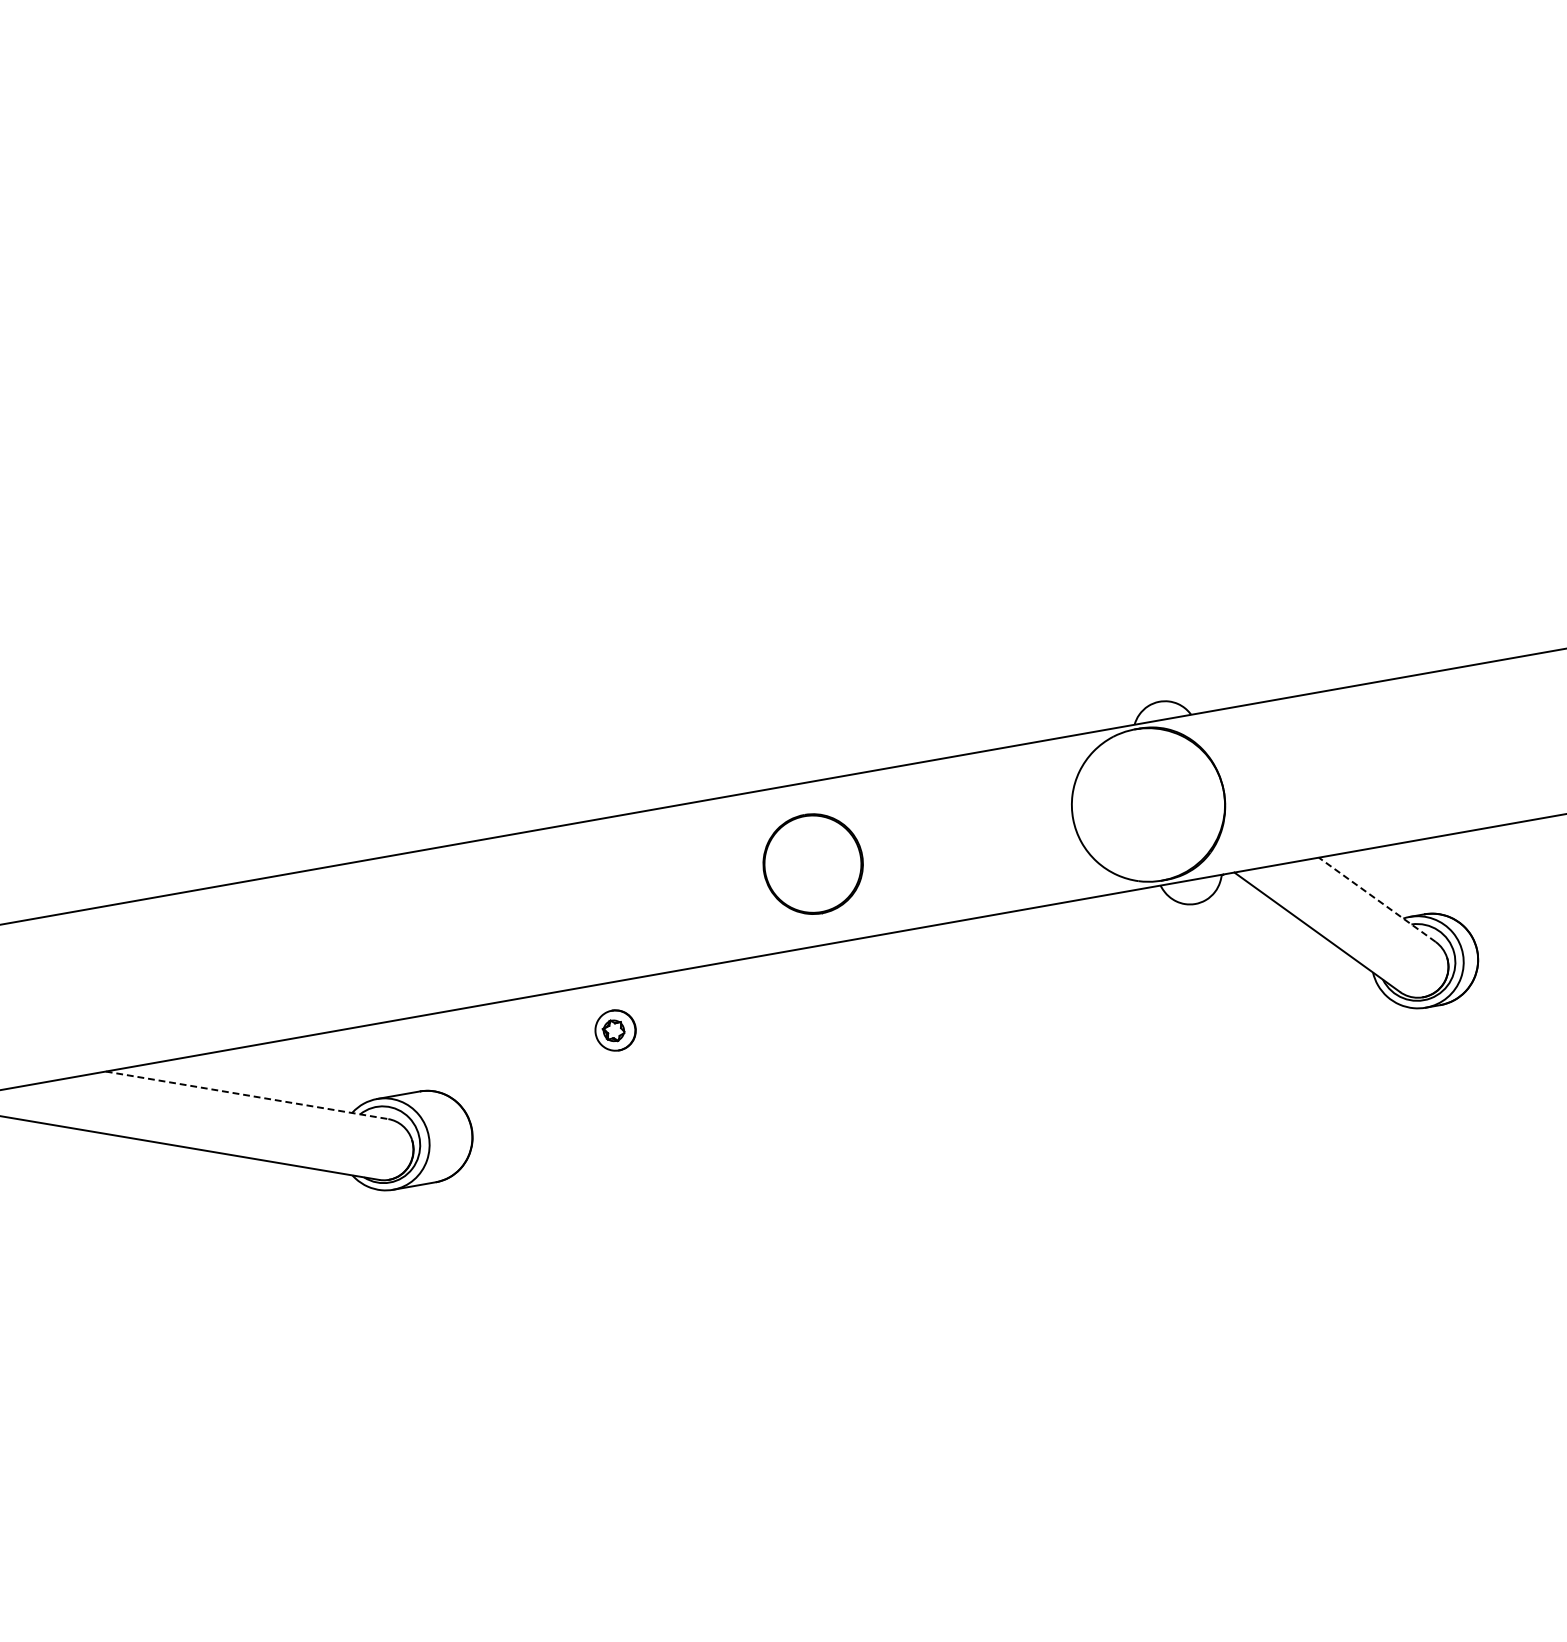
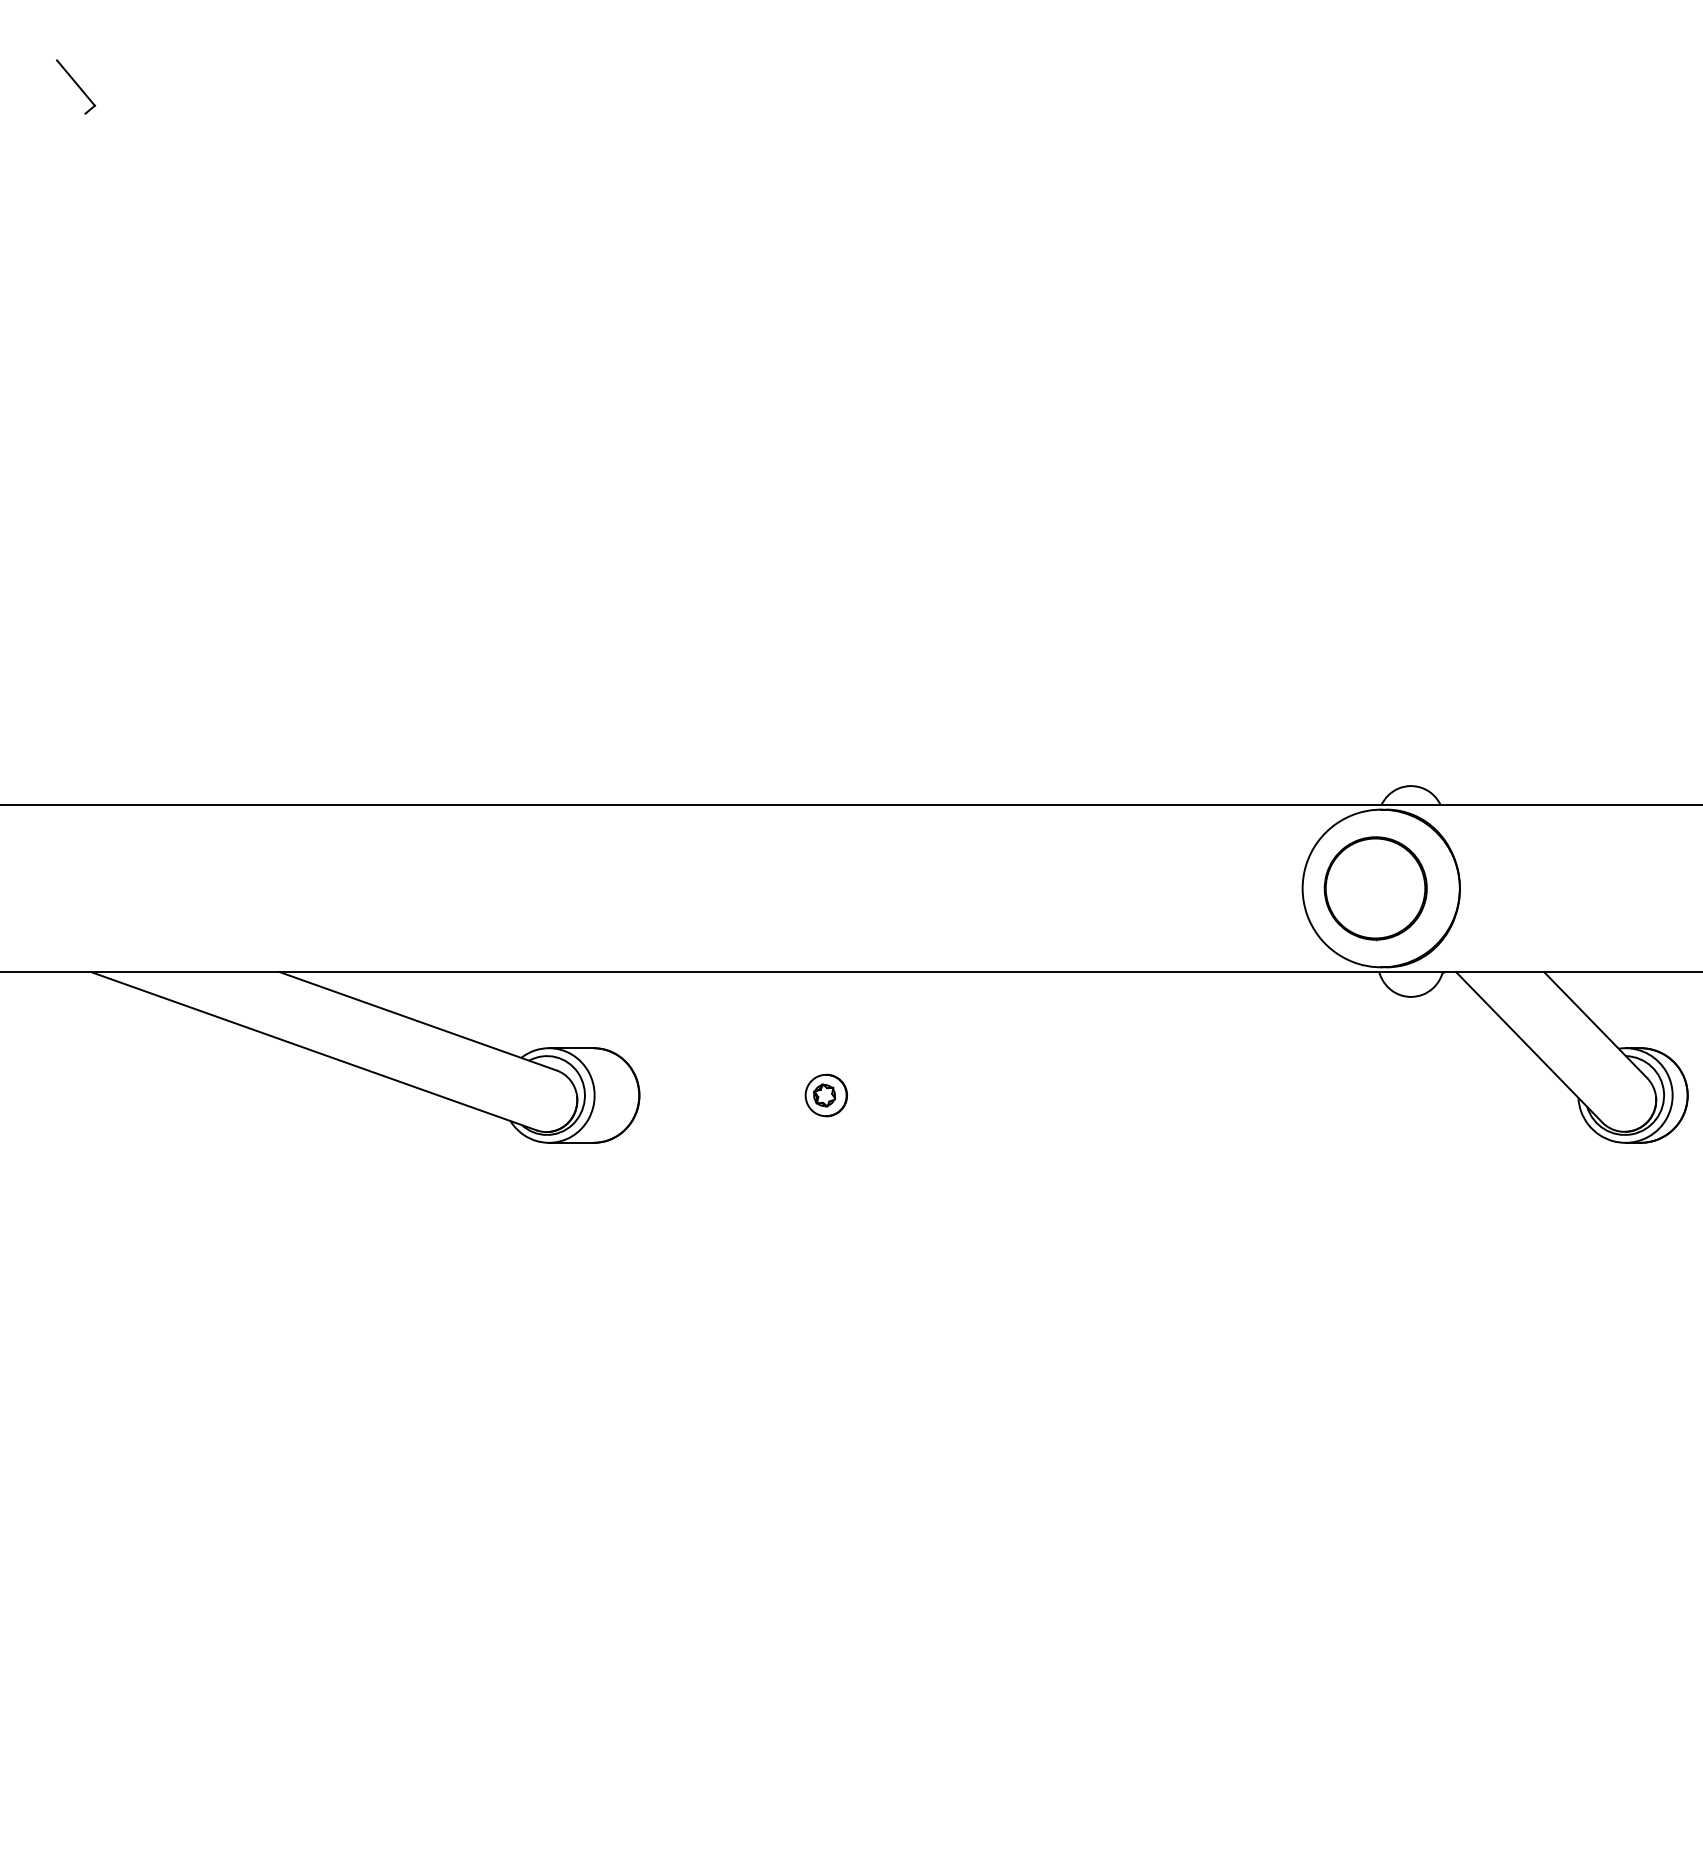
part: (812, 864) -> (1375, 888), moved
line: (1377, 900) -> (1595, 1025), dashed -> solid
part: (614, 1030) -> (825, 1095), moved
line: (247, 1095) -> (418, 1021), dashed -> solid

